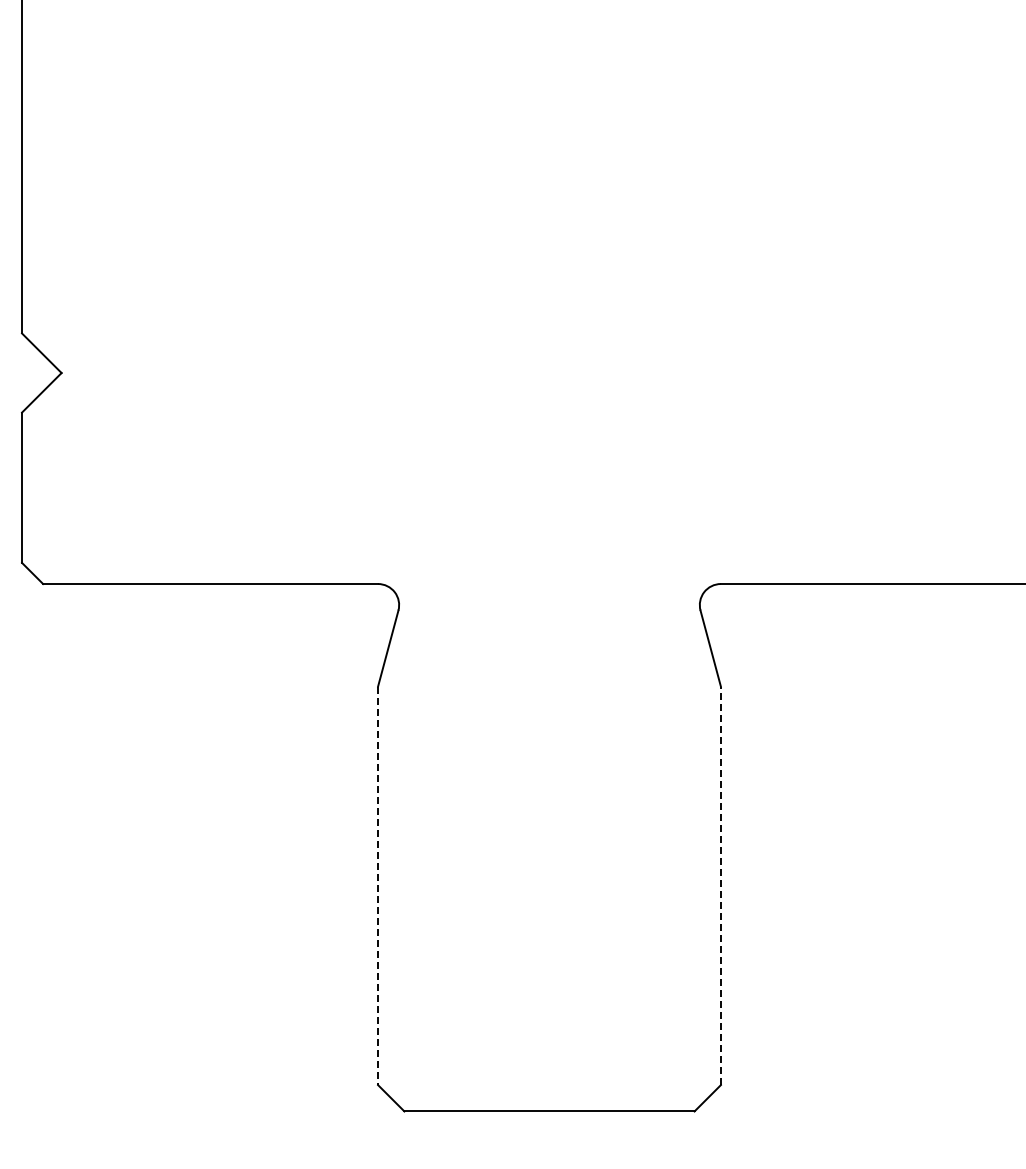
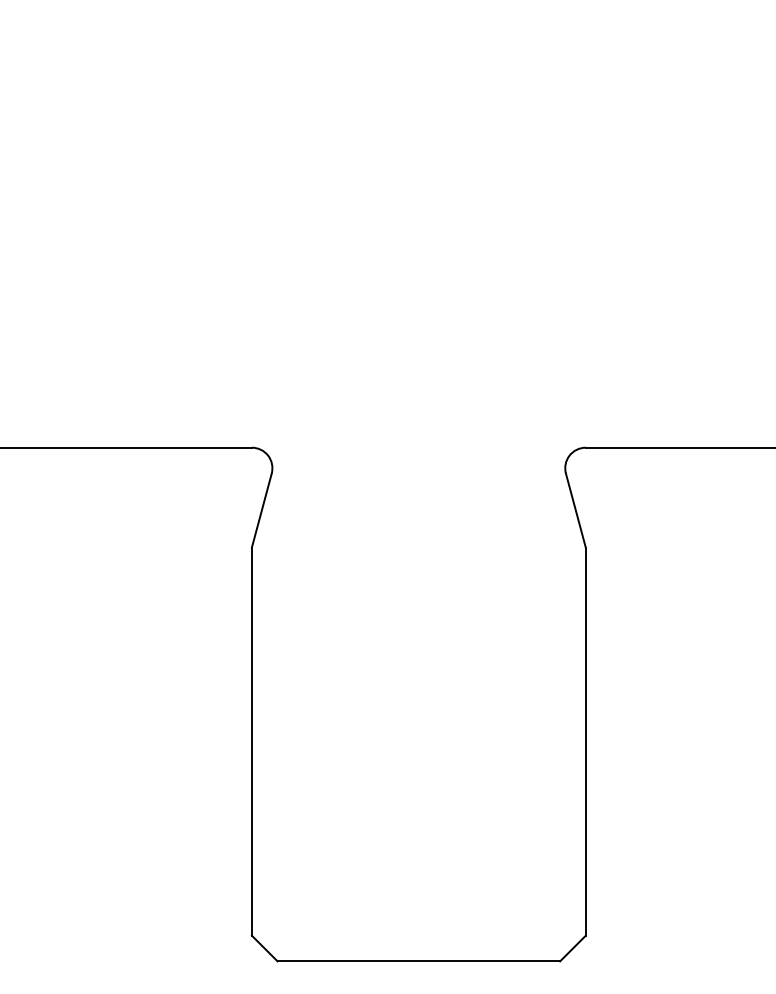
line: (720, 885) -> (585, 741), dashed -> solid
line: (378, 886) -> (252, 742), dashed -> solid

